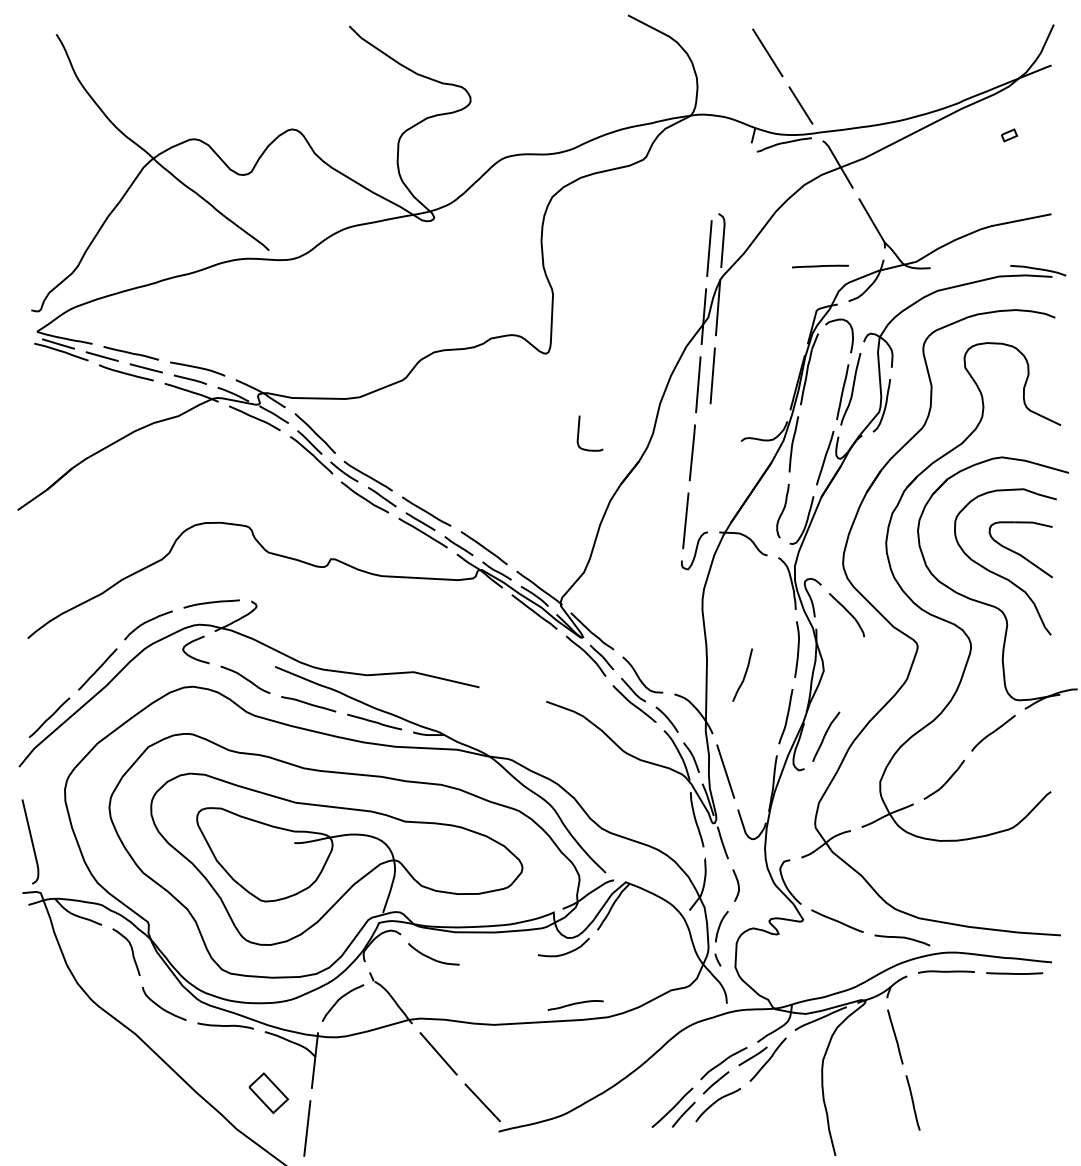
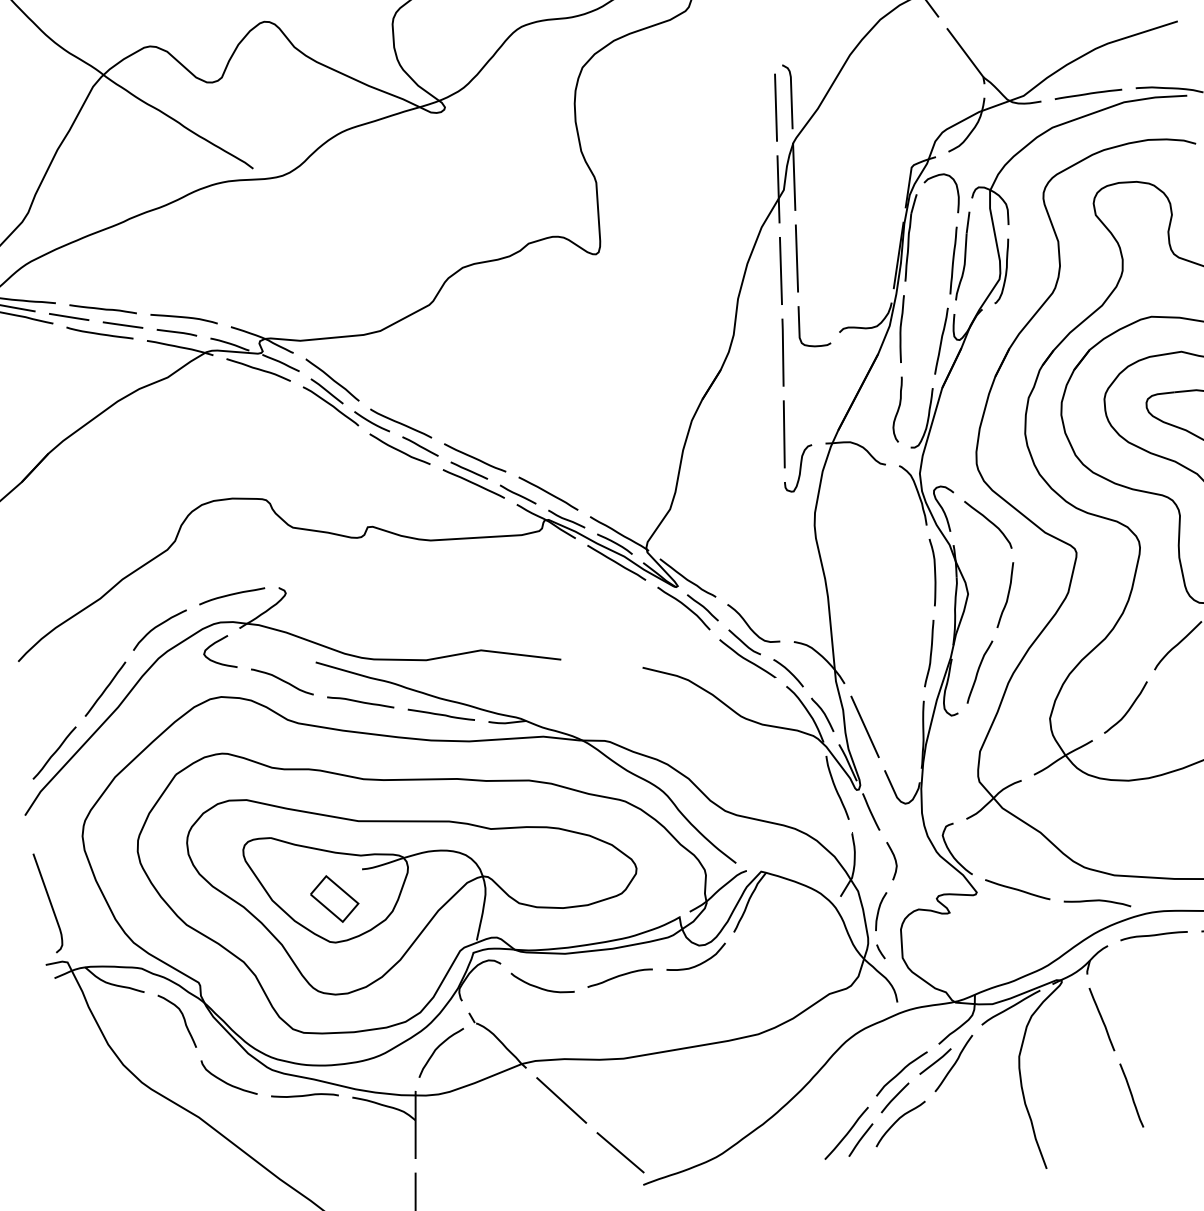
line: (820, 266) -> (1088, 94), moved
curve: (579, 433) -> (800, 327), moved
curve: (744, 674) -> (1007, 594), moved
curve: (575, 1004) -> (619, 976), moved
part: (268, 1093) -> (334, 899), moved

